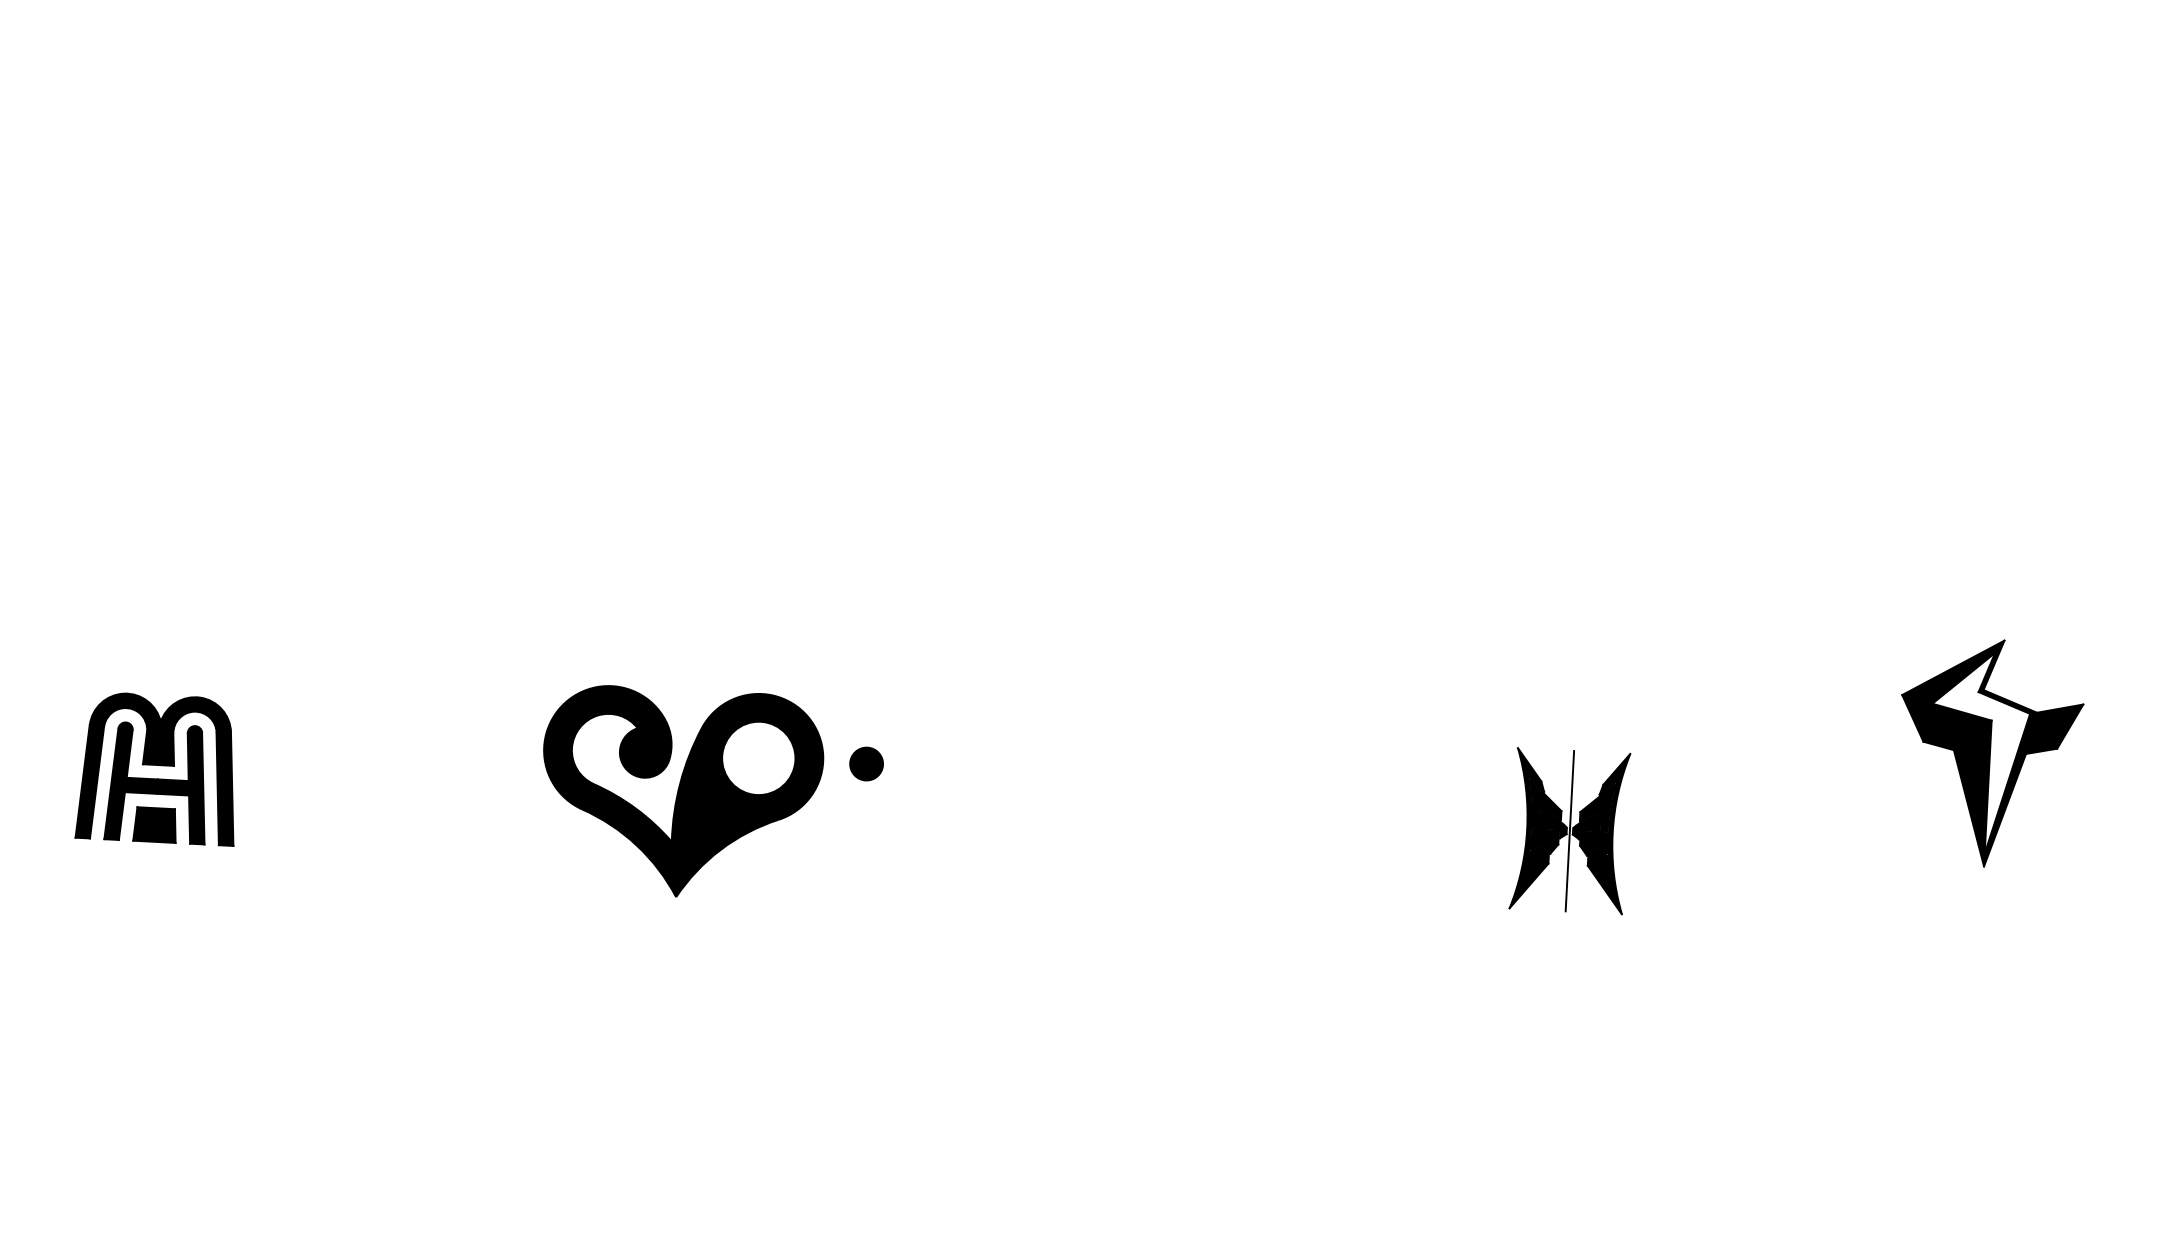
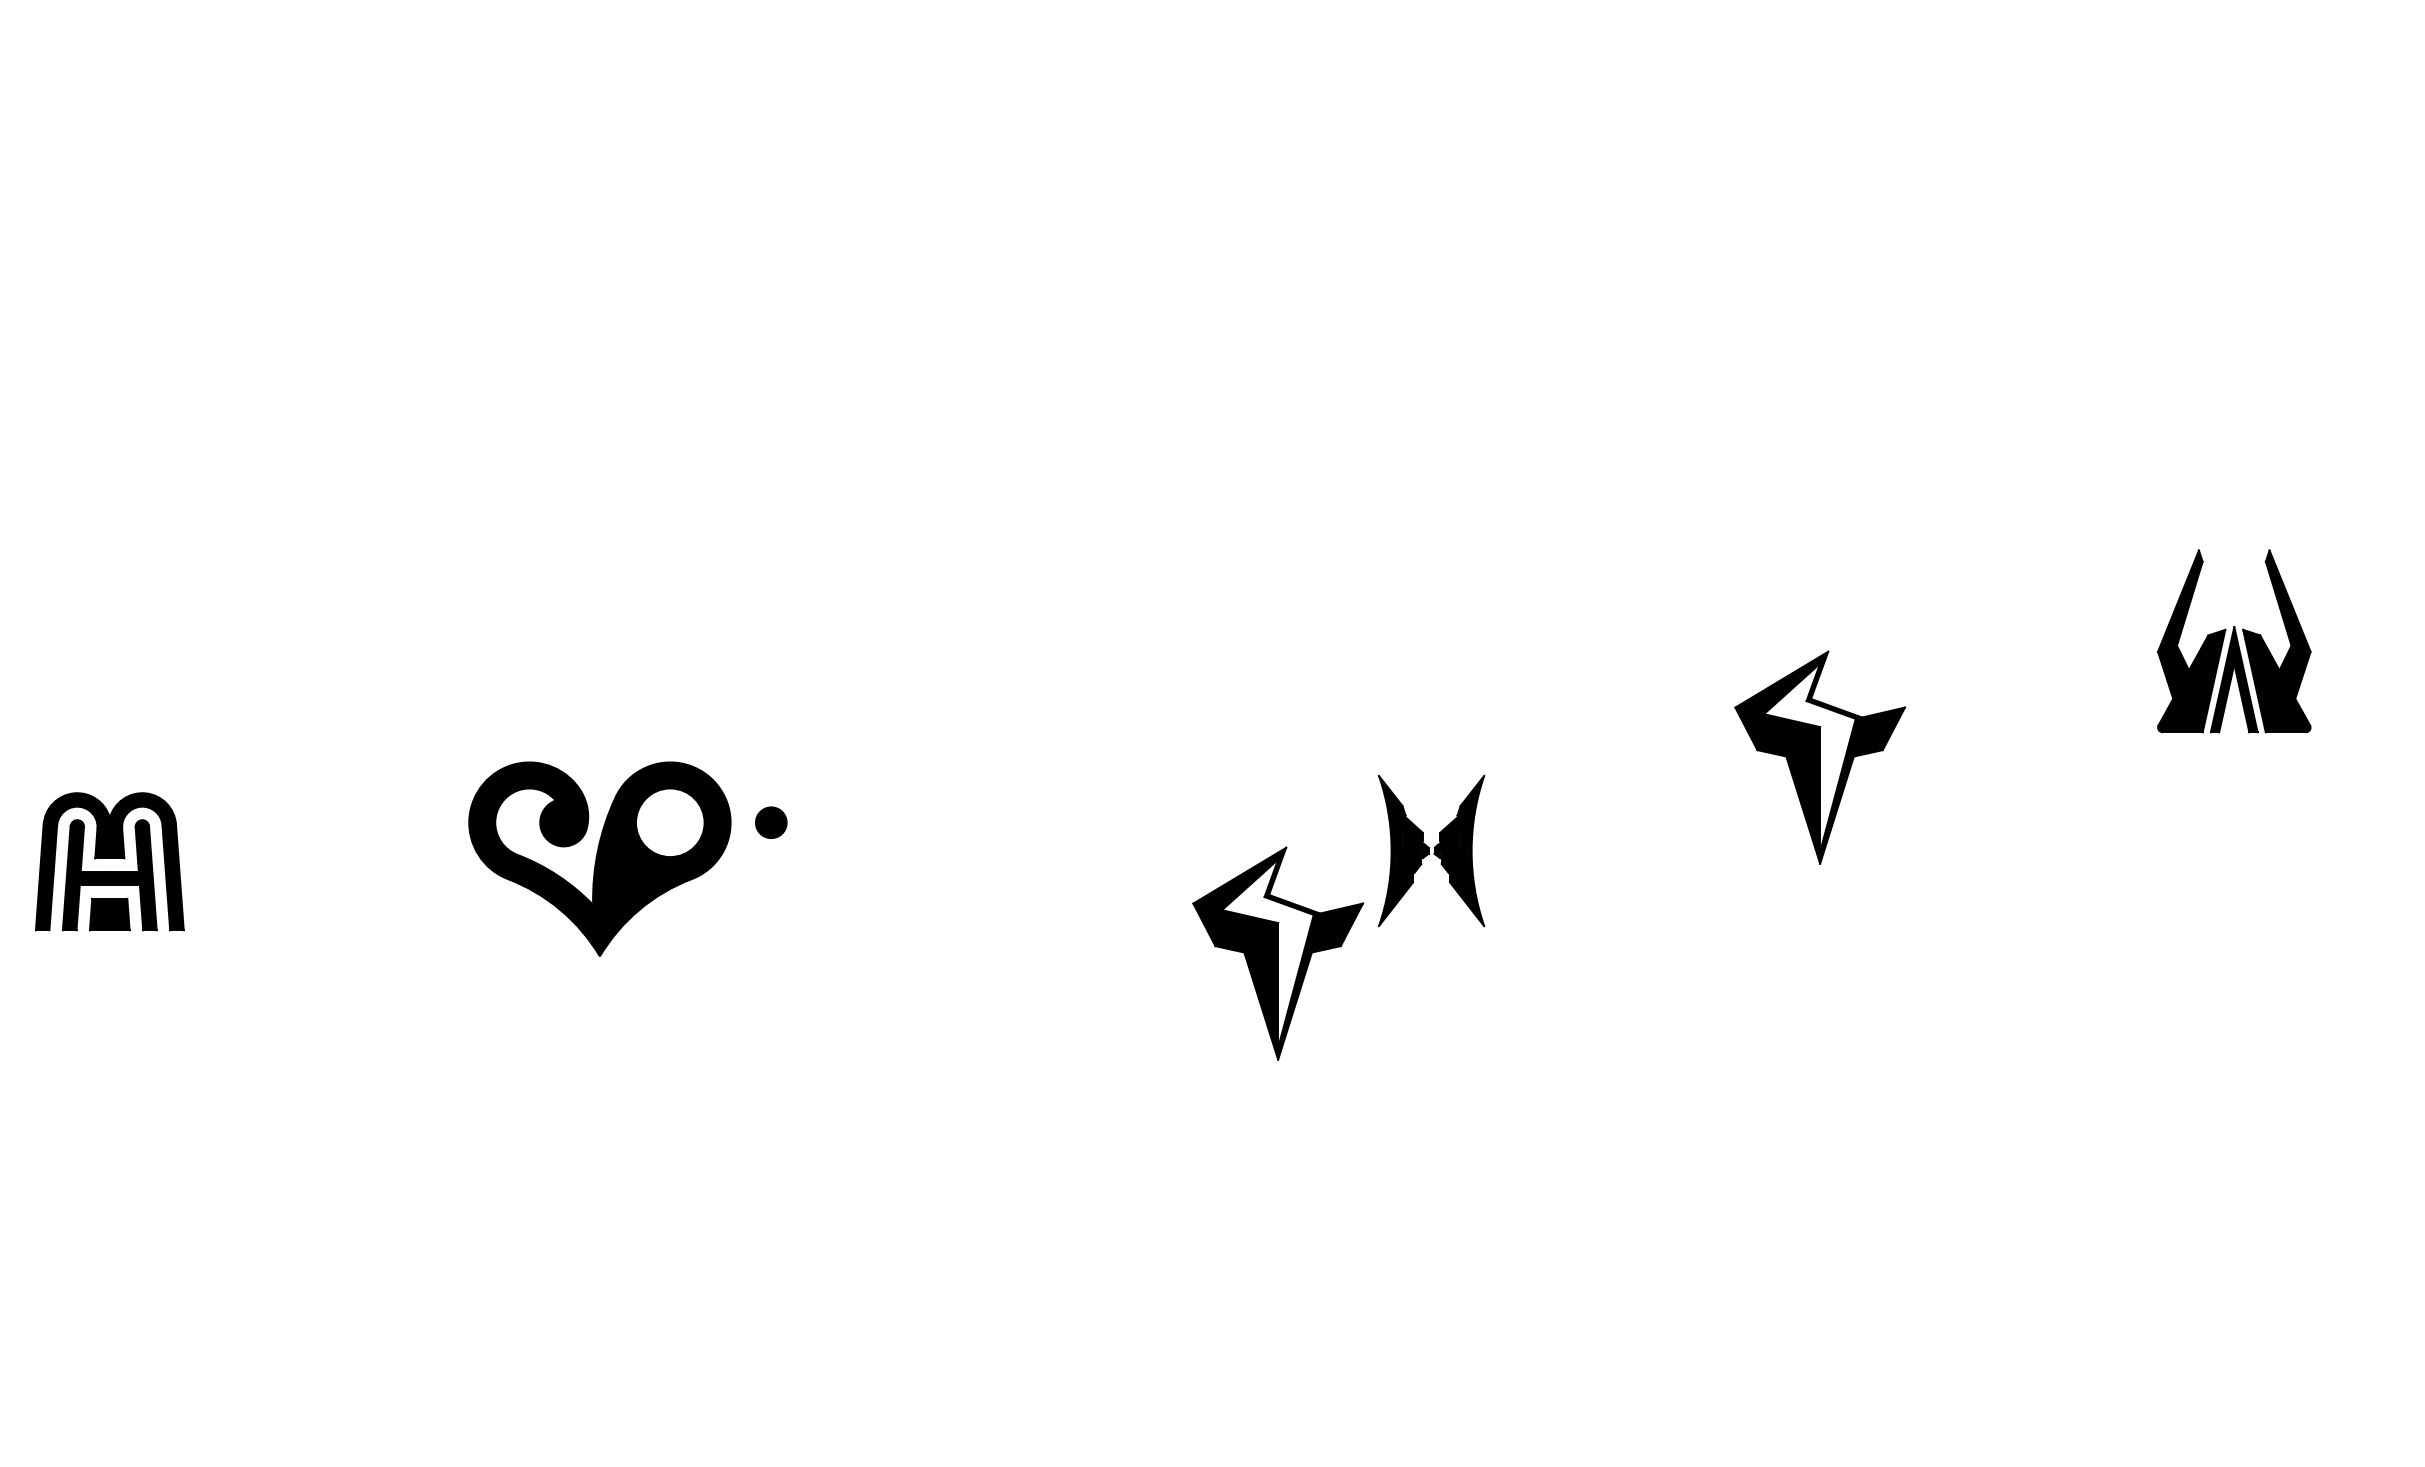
line: (1569, 830) -> (1431, 850), removed
part: (1399, 931) -> (1277, 953), added

